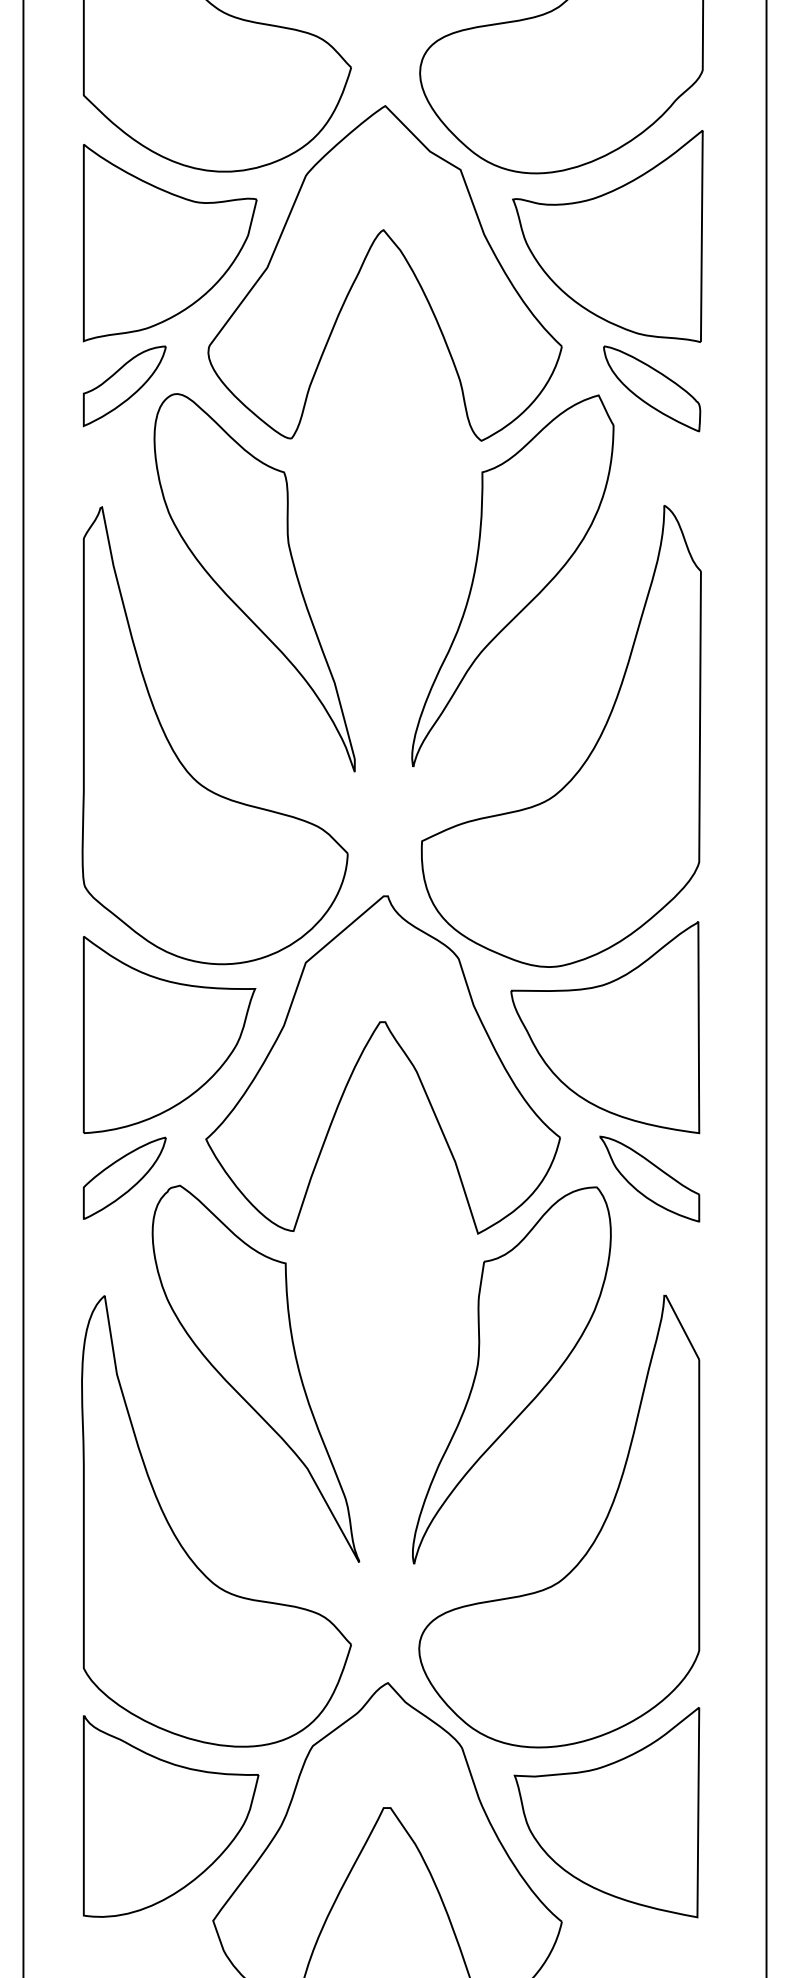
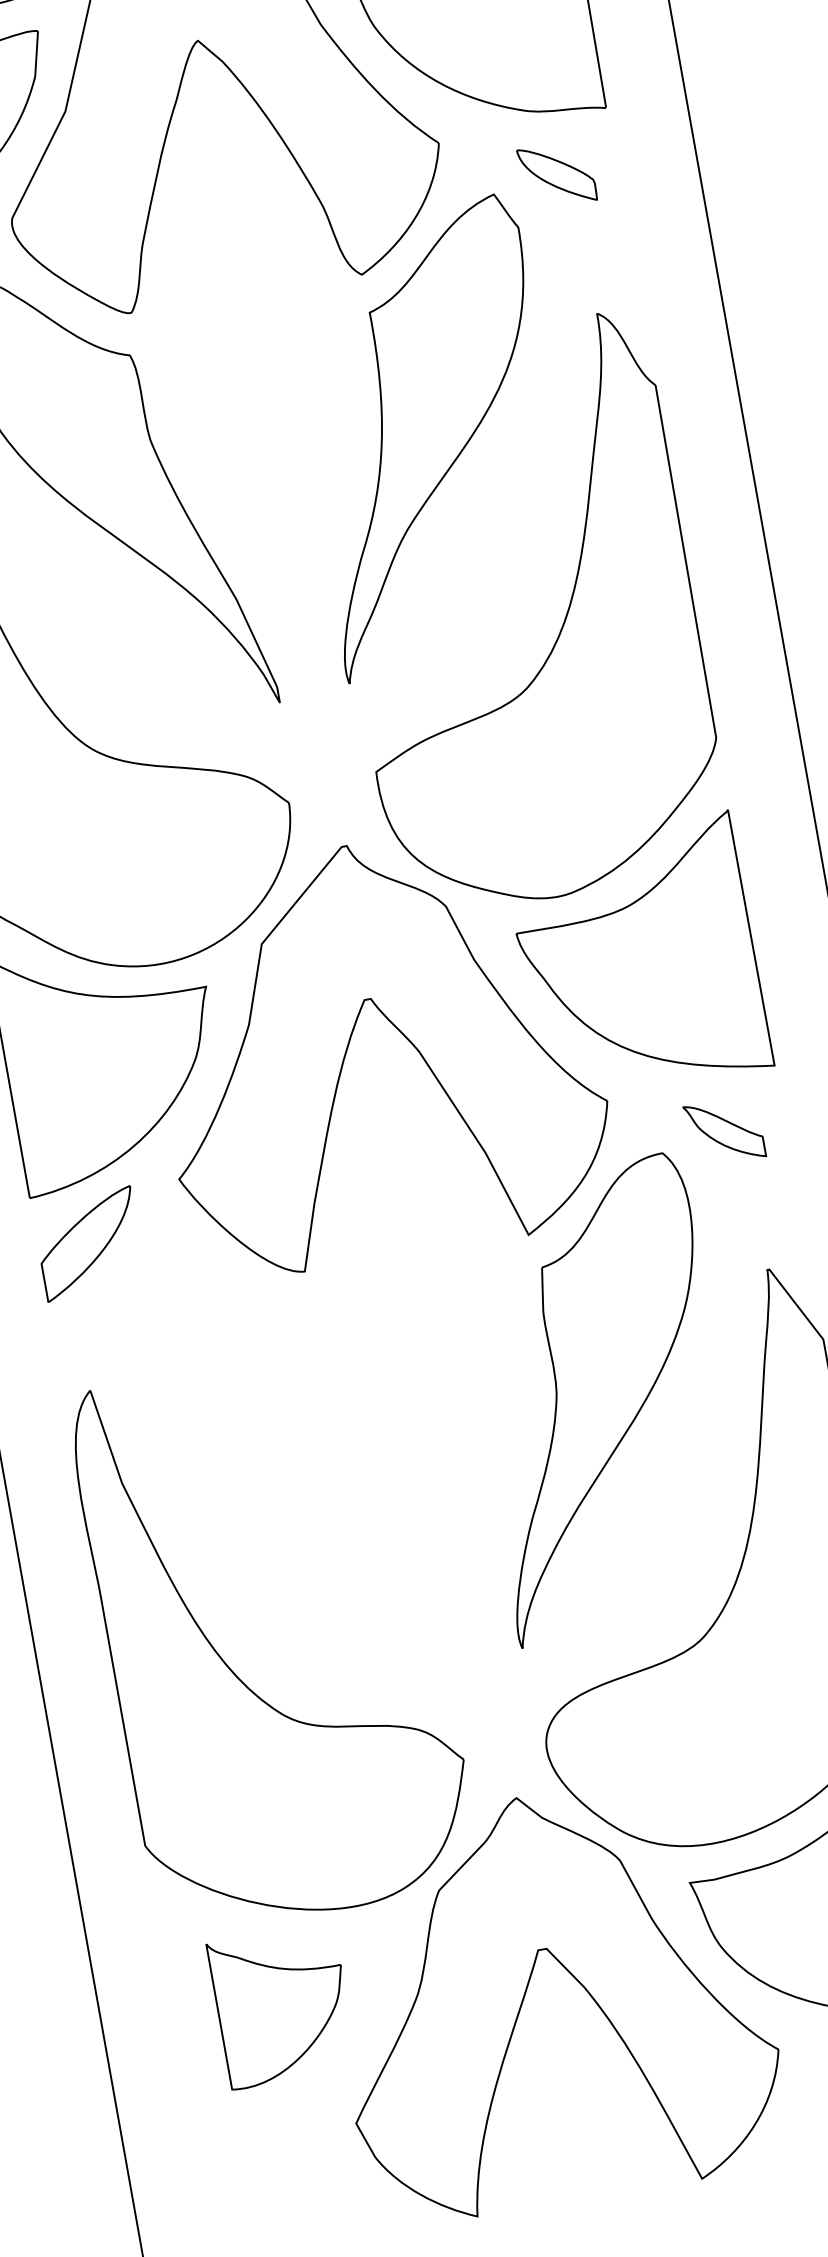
part: (652, 388) -> (557, 174), size x0.6
part: (649, 1178) -> (724, 1131), size x0.6
part: (255, 1373) -> (289, 1452), removed
part: (170, 1816) -> (282, 2006), size x0.6

